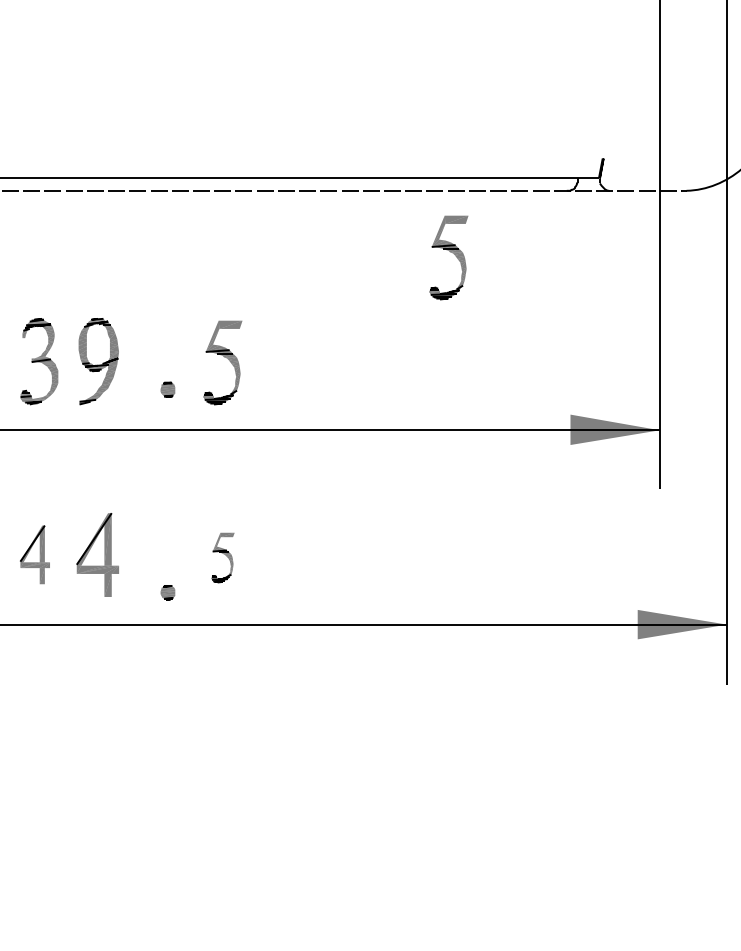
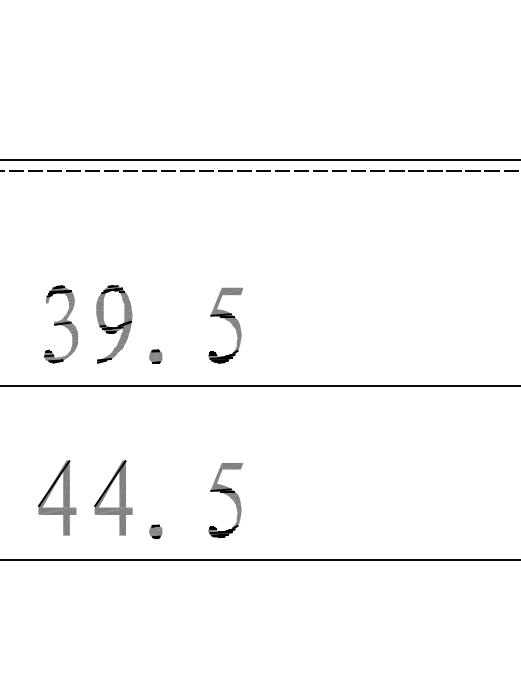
part: (448, 257) -> (428, 231), removed
part: (167, 389) -> (155, 356), moved
part: (34, 554) -> (56, 497), size x1.43
part: (222, 557) -> (225, 500), size x1.67
part: (167, 592) -> (155, 531), moved

